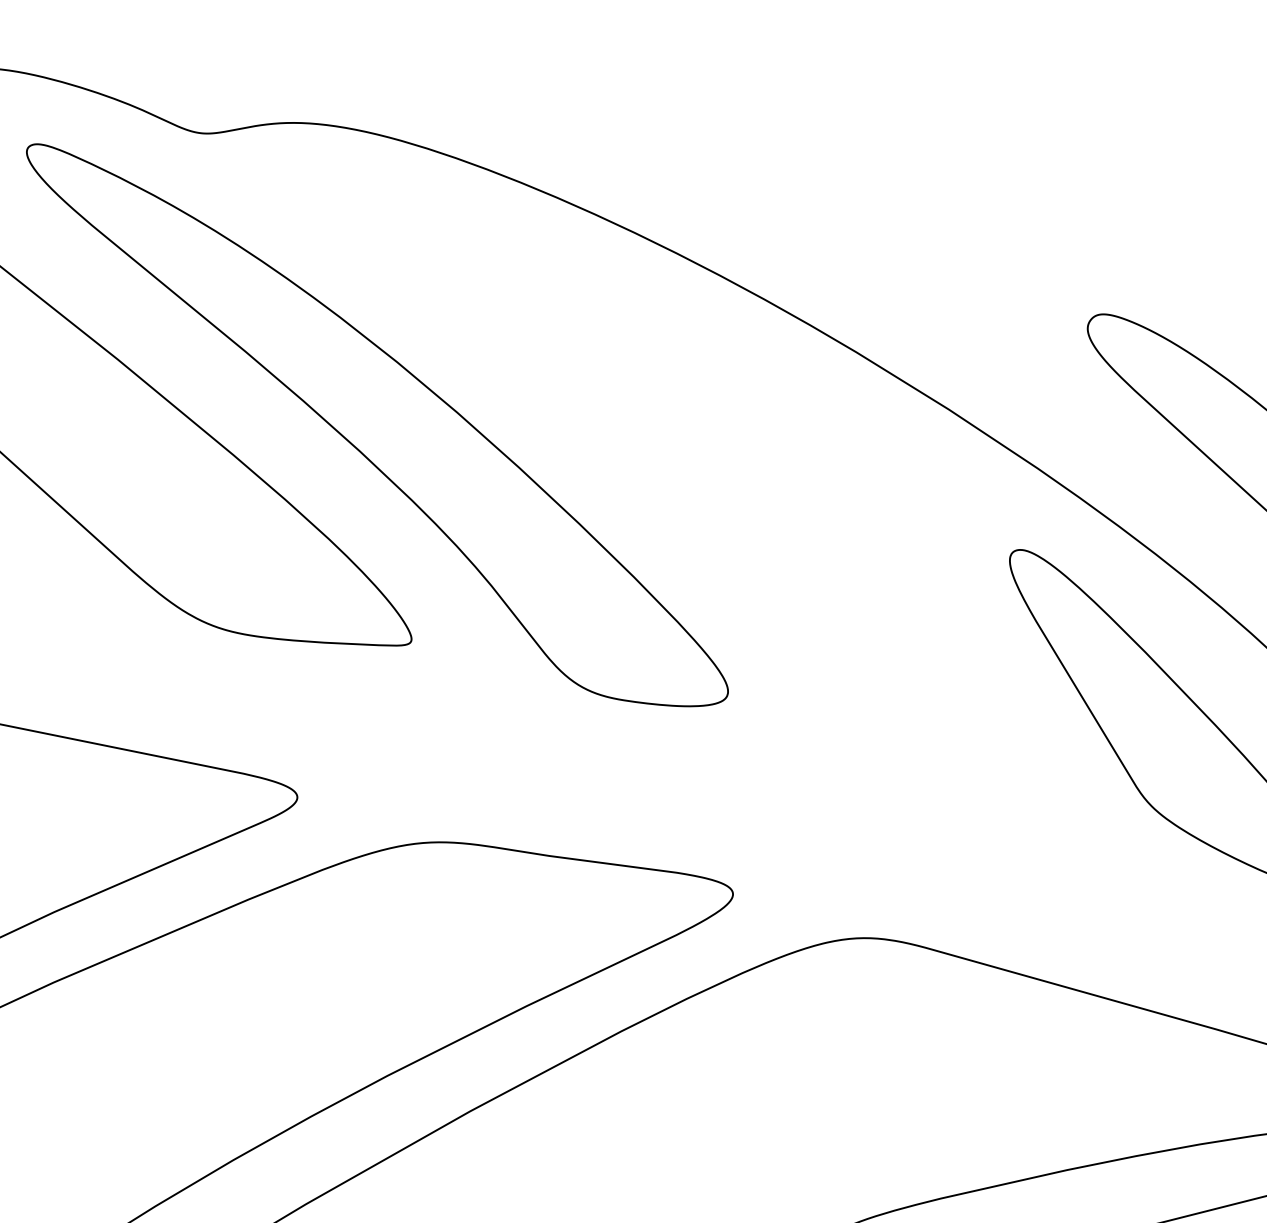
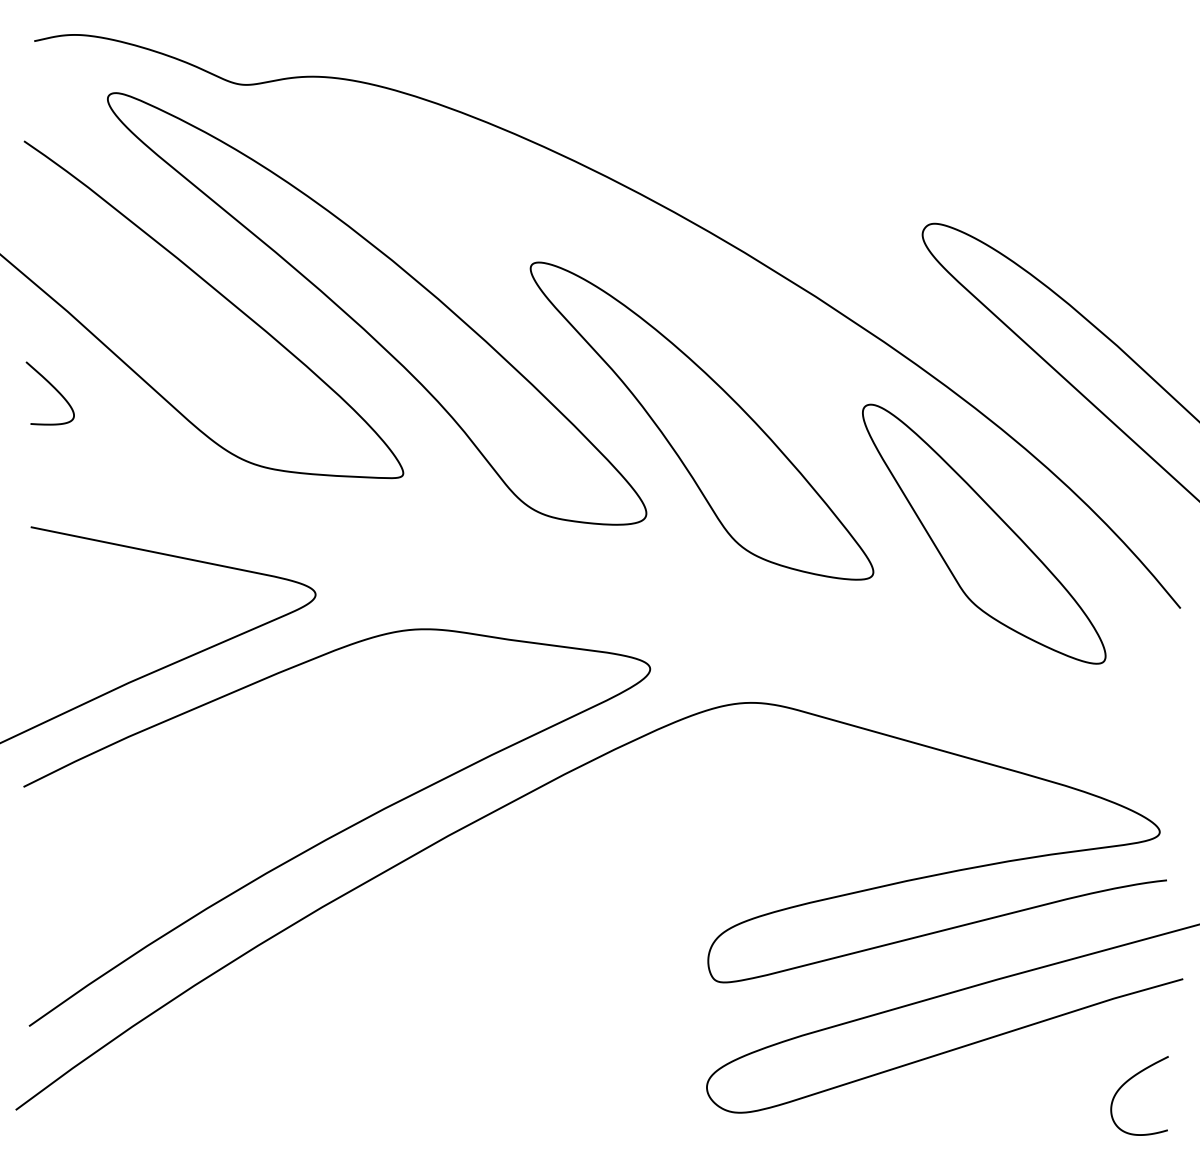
part: (799, 570) -> (701, 420), added

